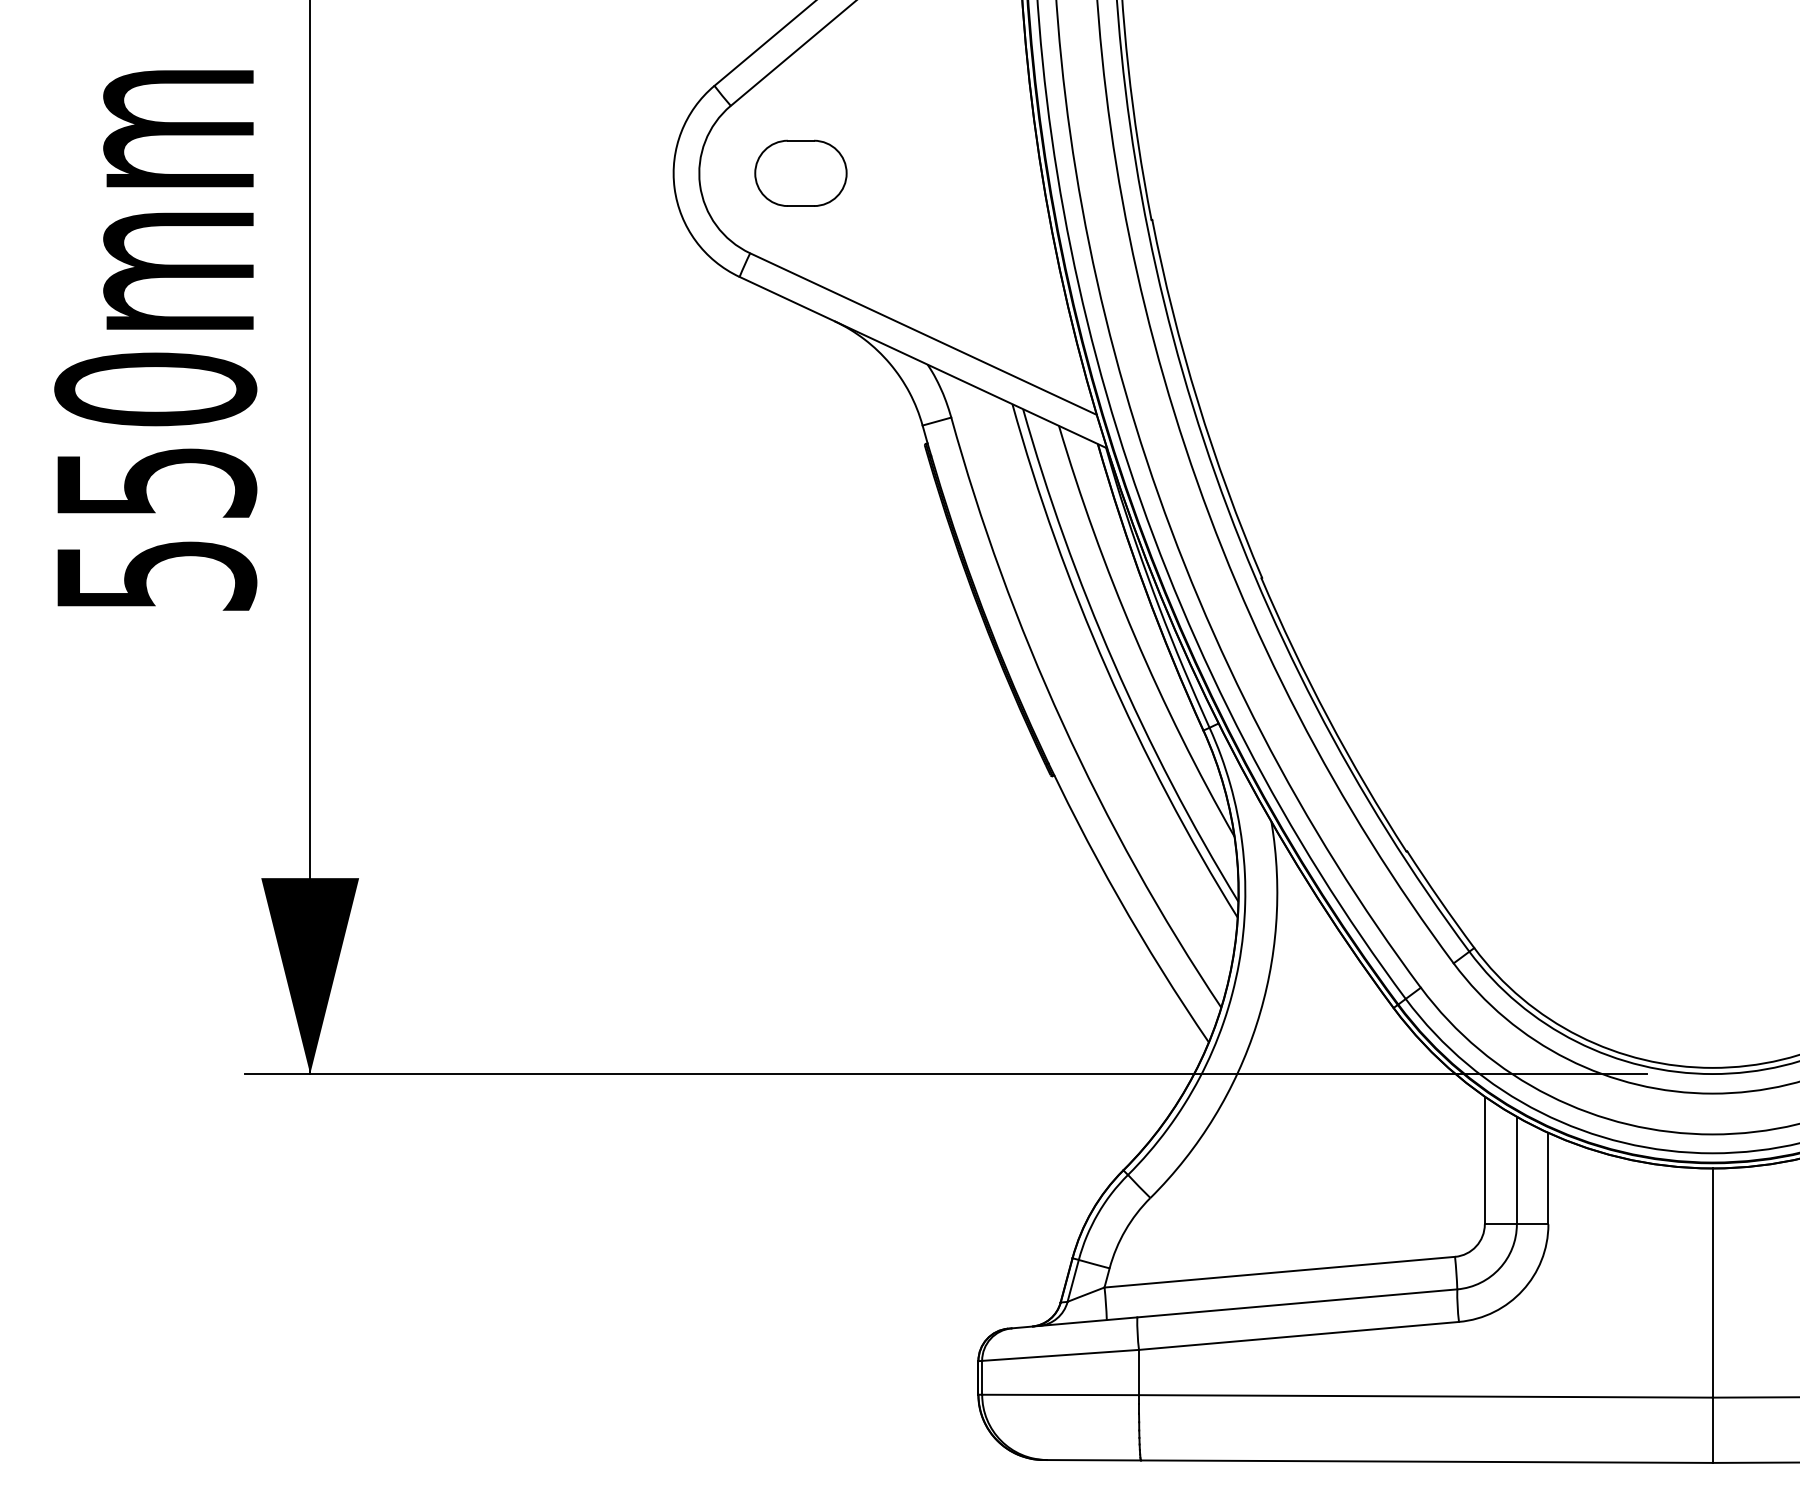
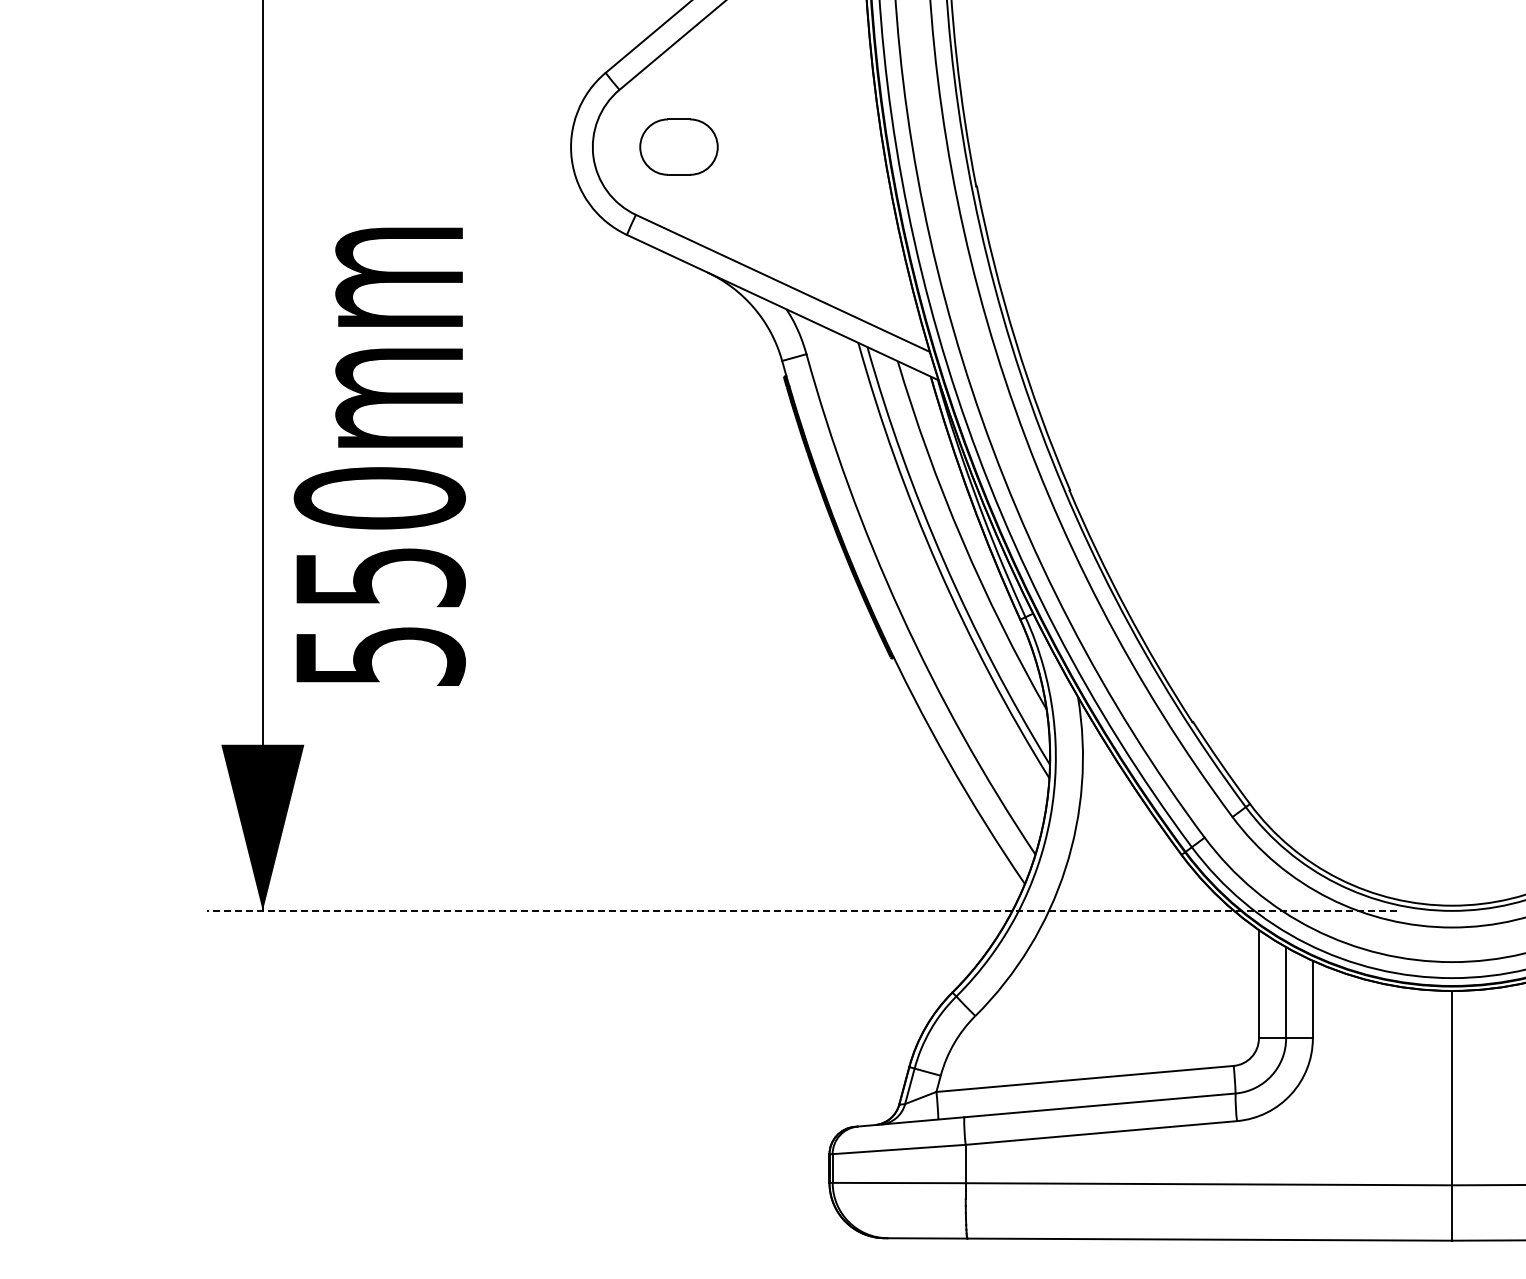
text: (155, 340) -> (379, 456), moved
line: (946, 1073) -> (802, 910), solid -> dashed

